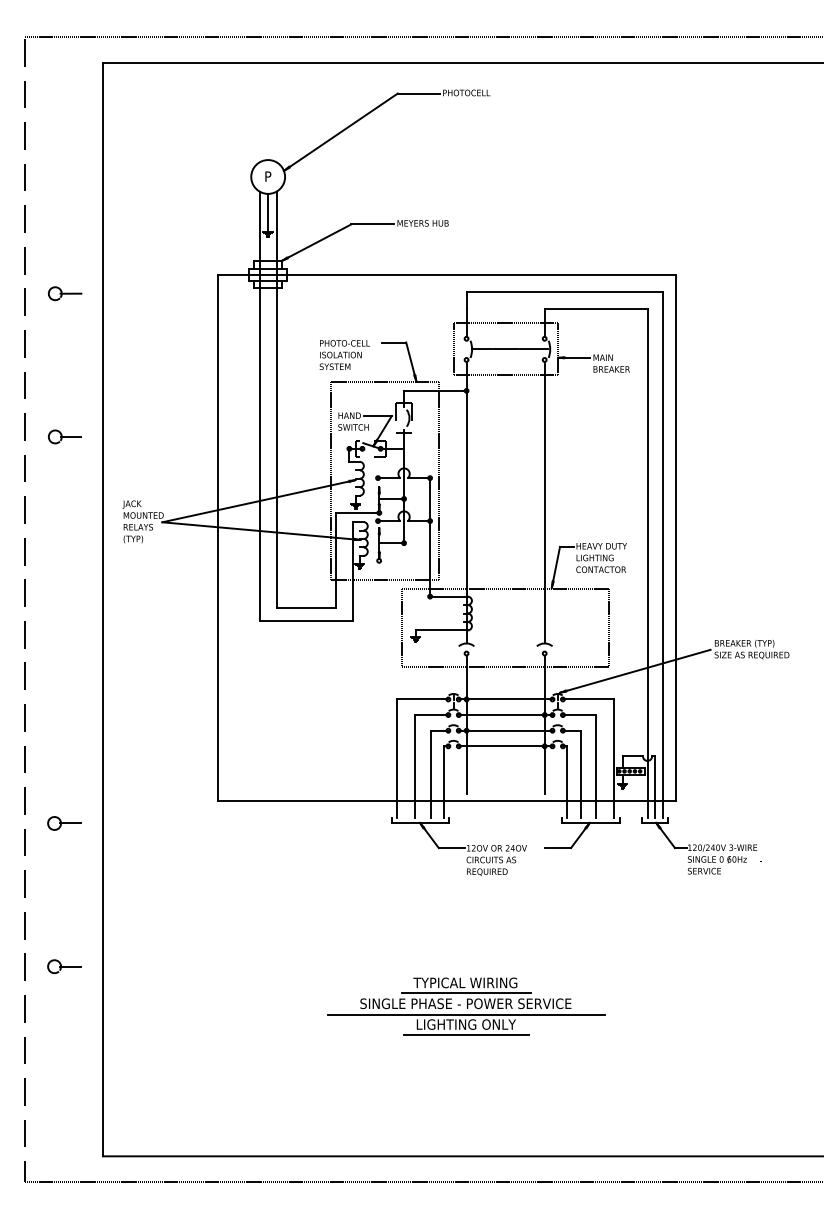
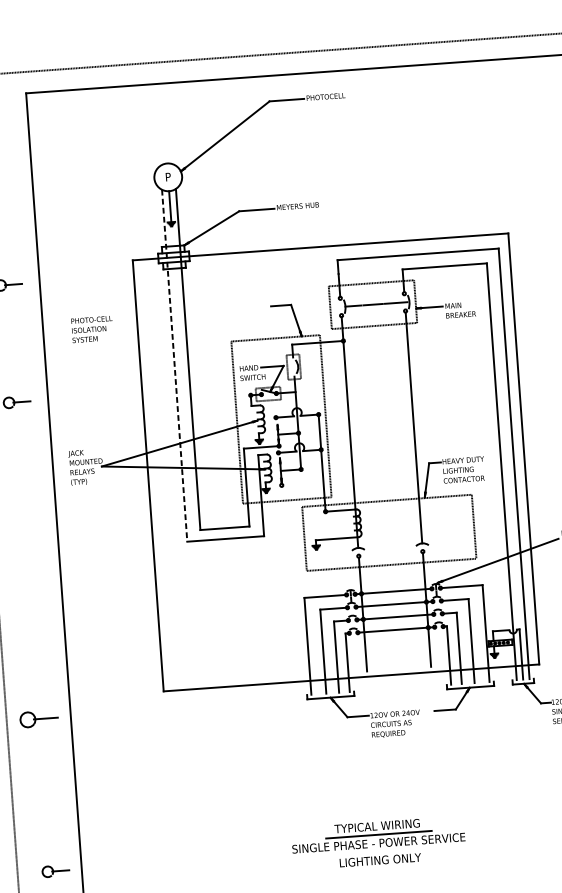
text: (344, 355) -> (92, 329), moved
line: (259, 406) -> (174, 365), solid -> dashed
part: (64, 823) -> (39, 719), size x1.4
part: (64, 966) -> (56, 871), moved
line: (466, 1014) -> (379, 851), removed
line: (465, 1035) -> (380, 869), removed

